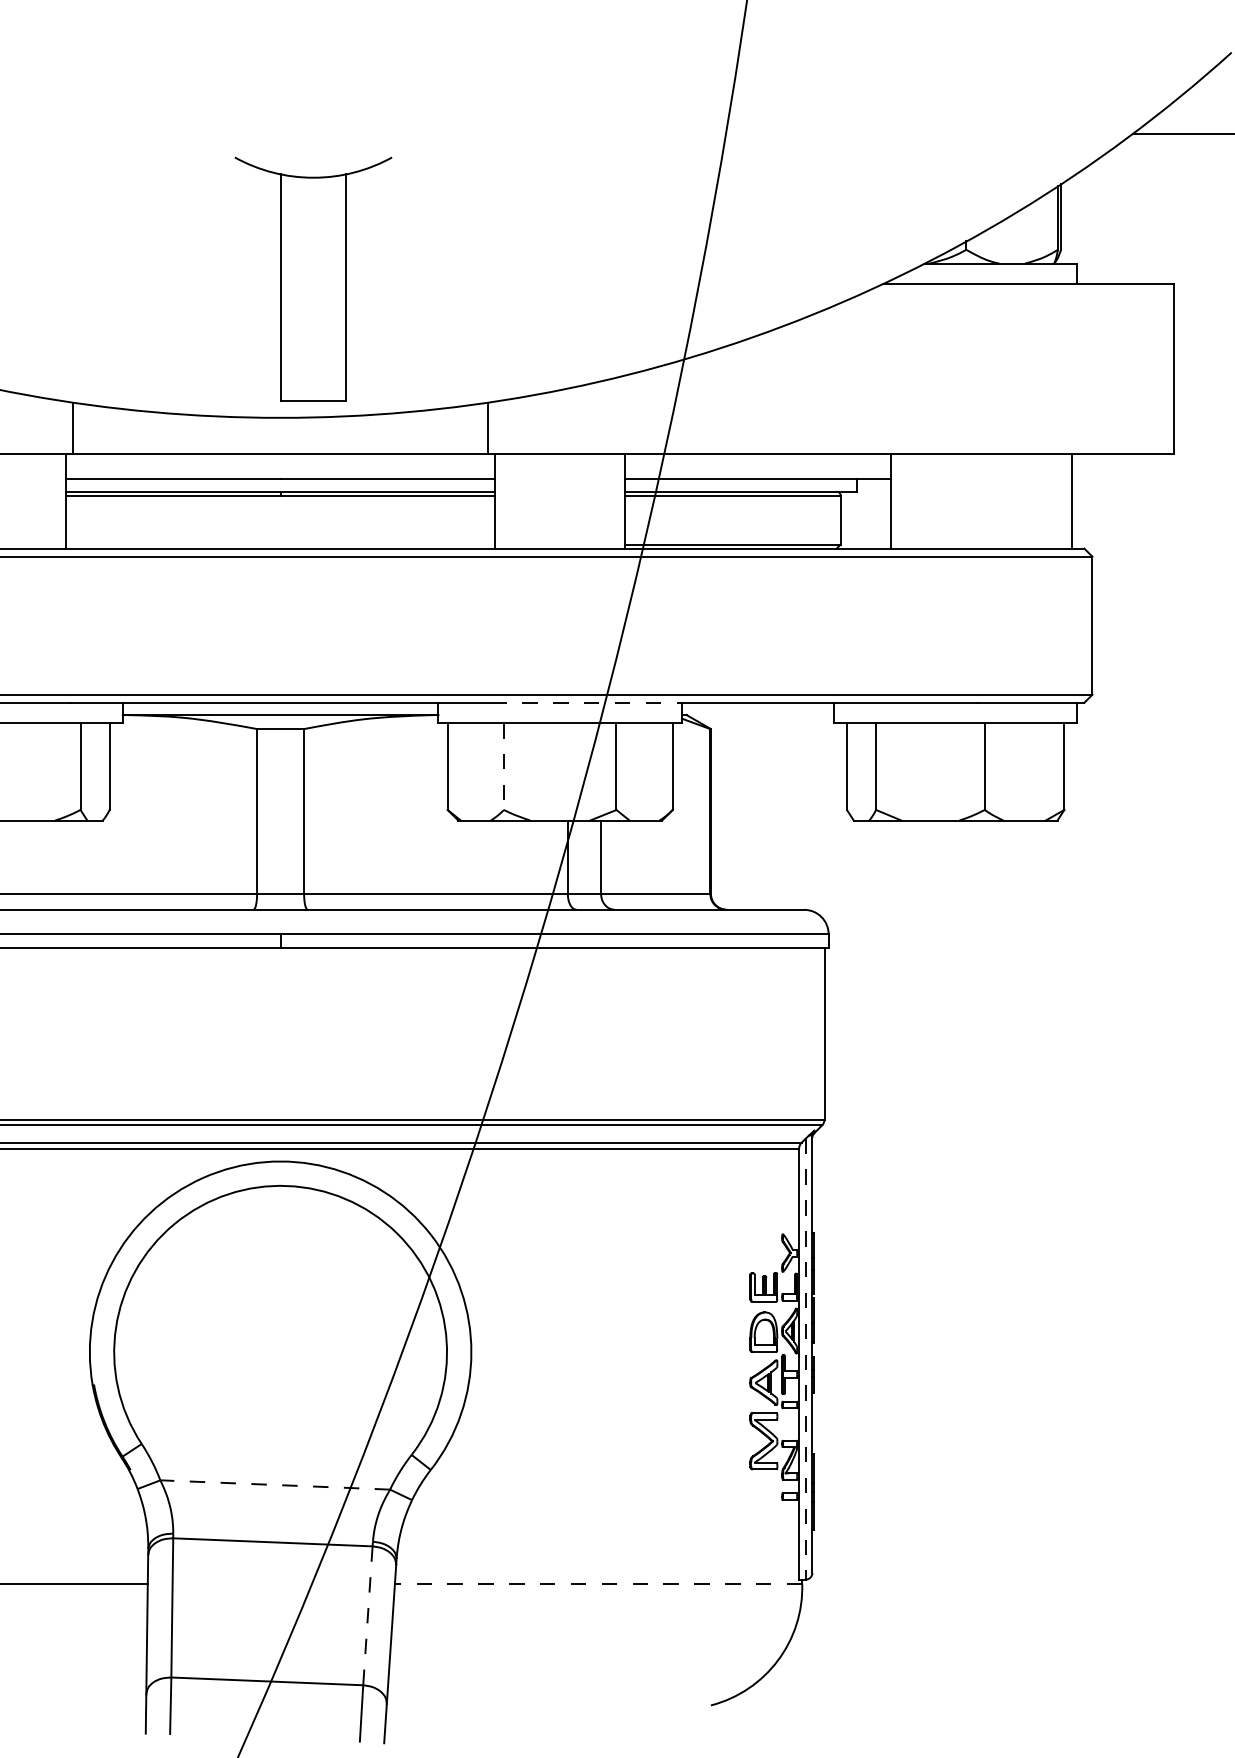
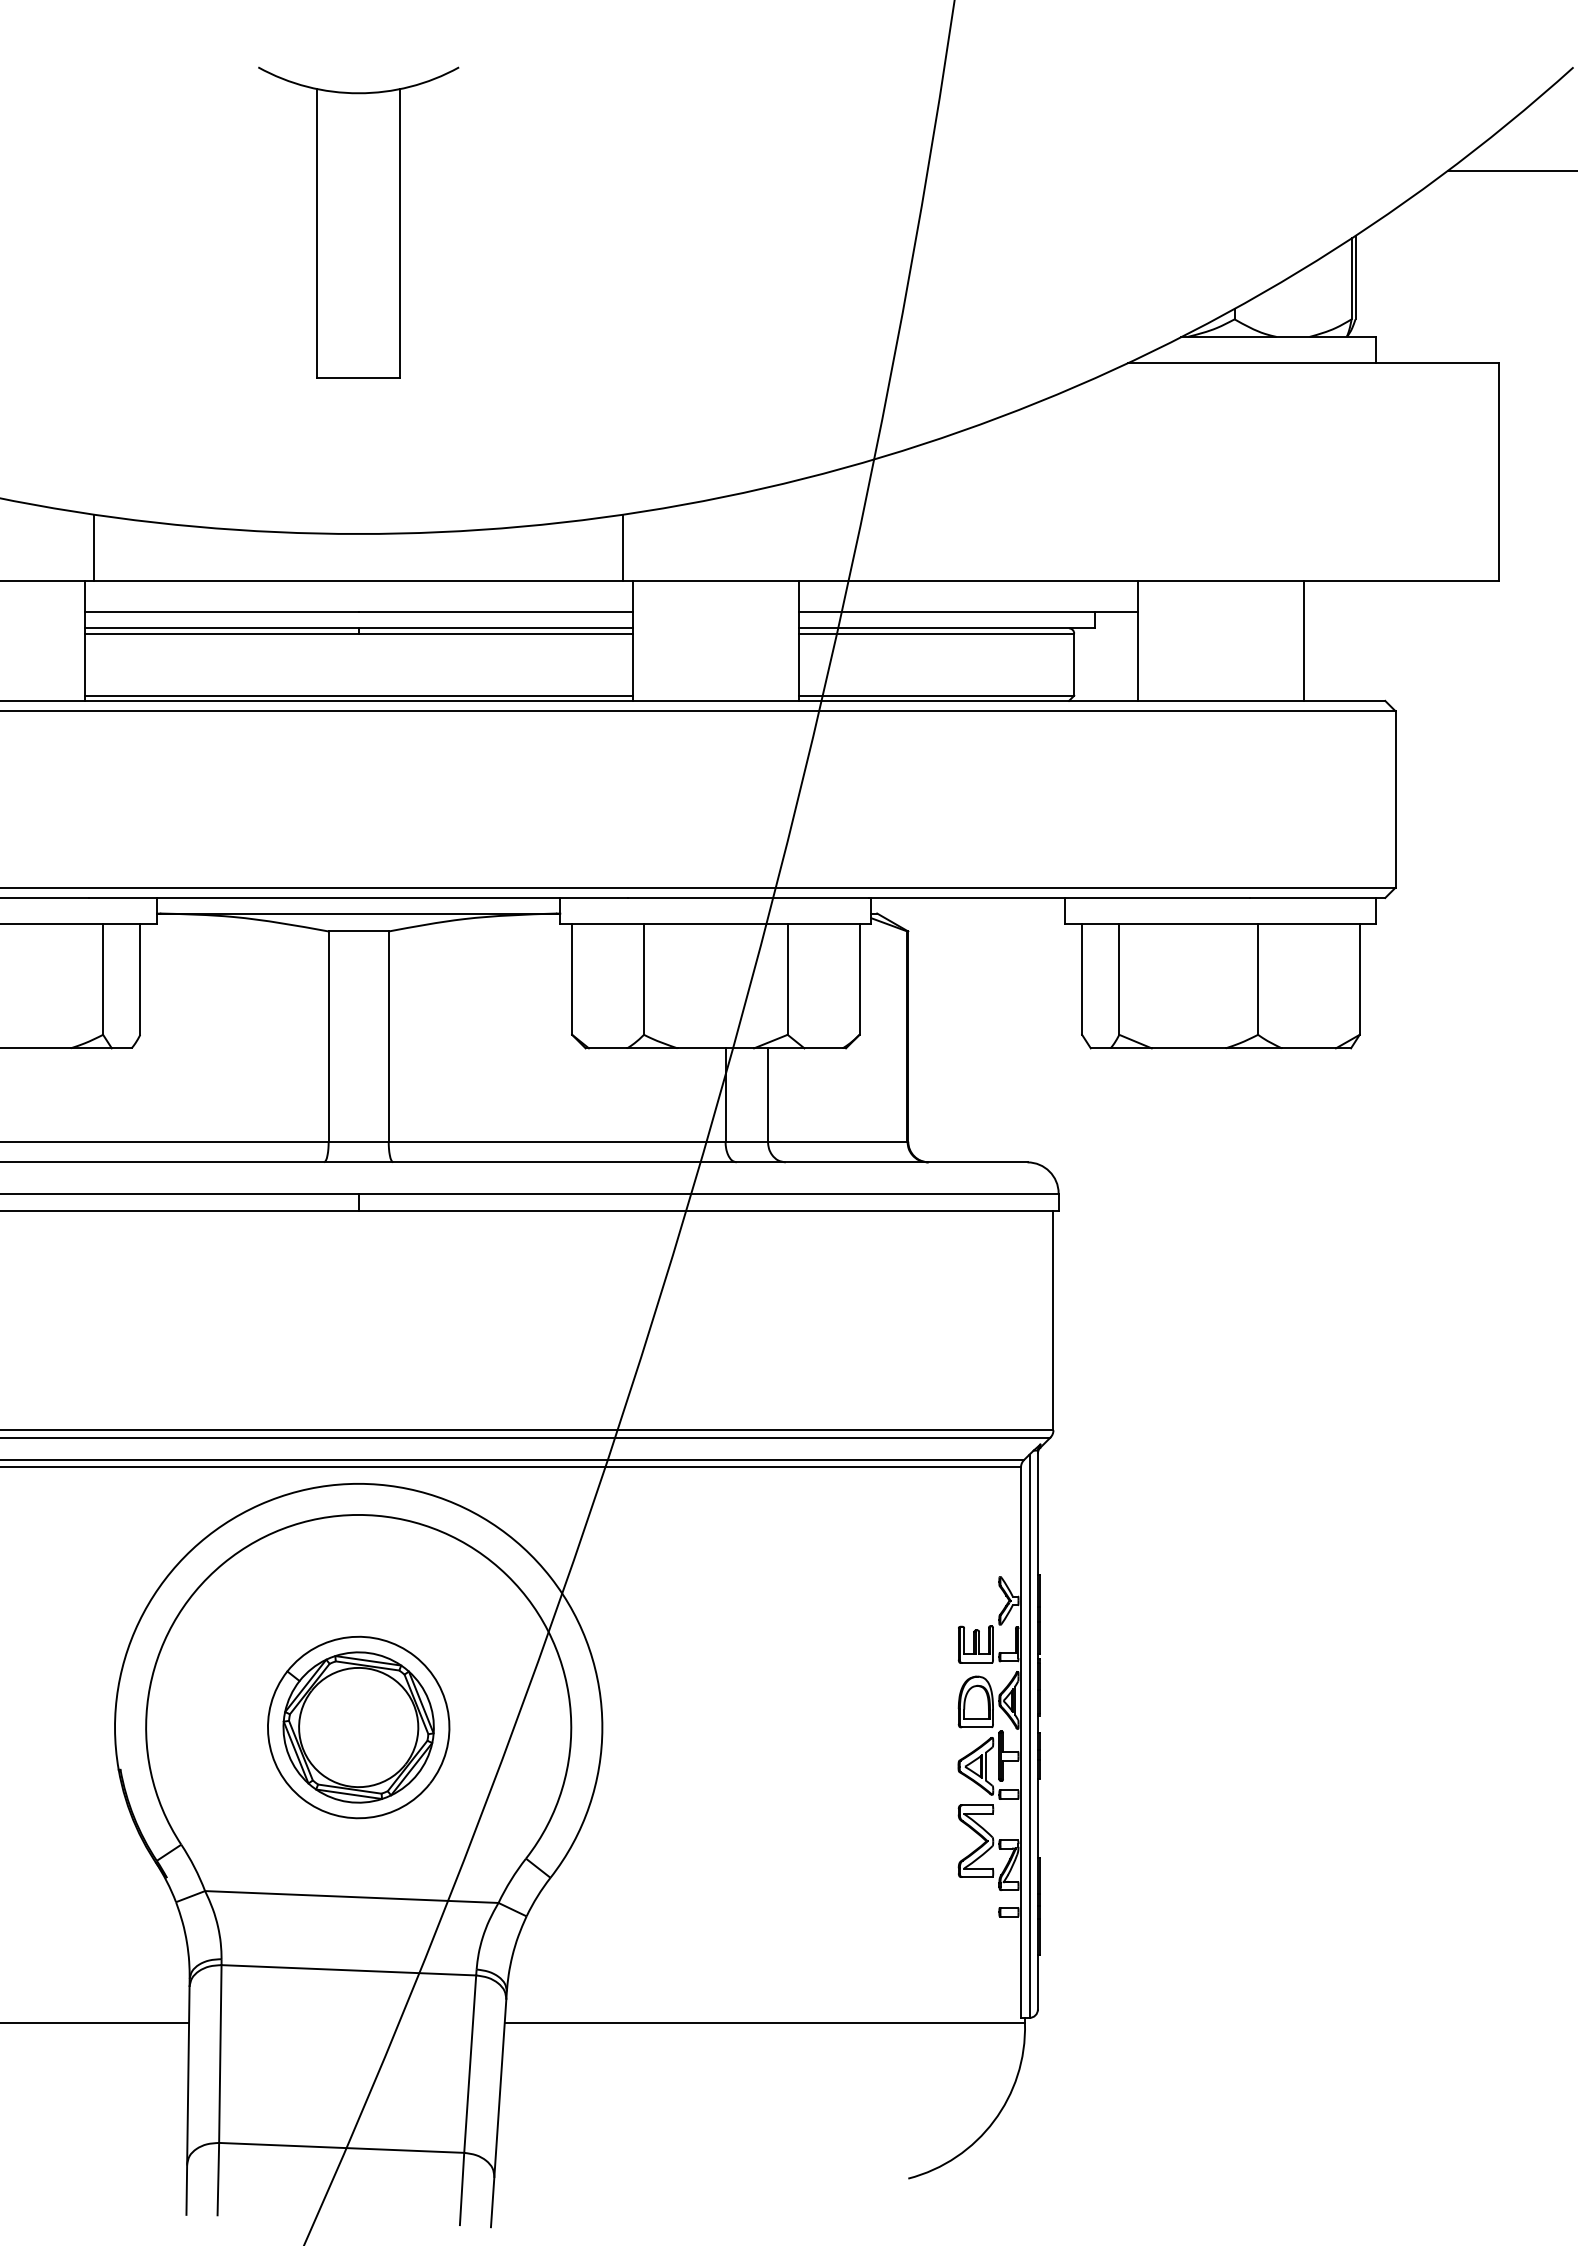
part: (313, 278) -> (358, 222), moved
line: (1071, 501) -> (1303, 640), moved
line: (280, 544) -> (358, 695), added
line: (585, 702) -> (748, 897), dashed -> solid
line: (503, 766) -> (643, 979), dashed -> solid
part: (280, 1352) -> (358, 1727), added
line: (805, 1359) -> (1029, 1736), dashed -> solid
line: (274, 1485) -> (351, 1897), dashed -> solid
line: (598, 1584) -> (764, 2023), dashed -> solid
line: (368, 1616) -> (470, 2064), dashed -> solid

